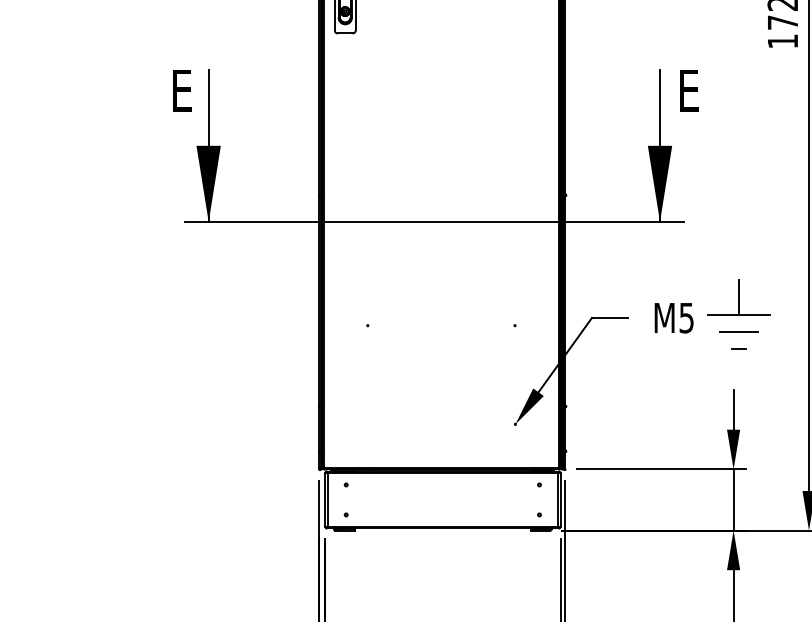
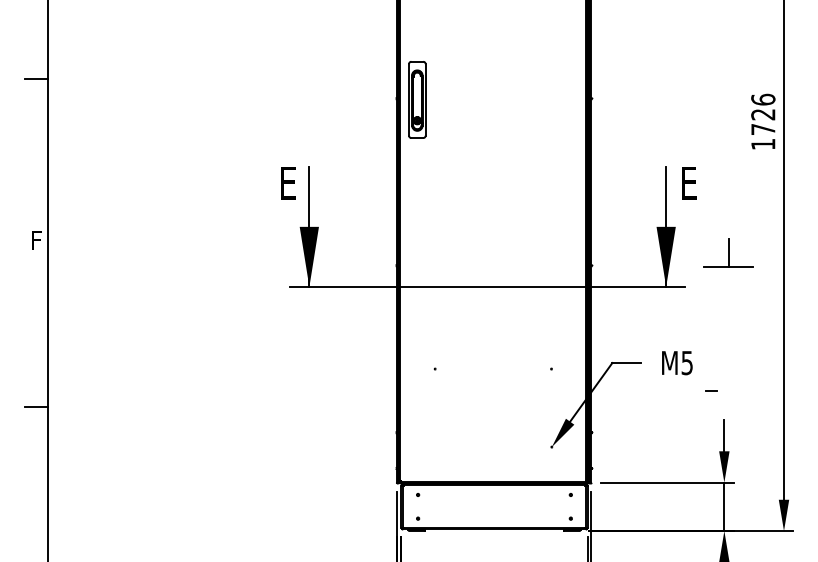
part: (738, 297) -> (728, 252), moved
line: (738, 331) -> (728, 373), removed
line: (738, 347) -> (711, 390), moved

